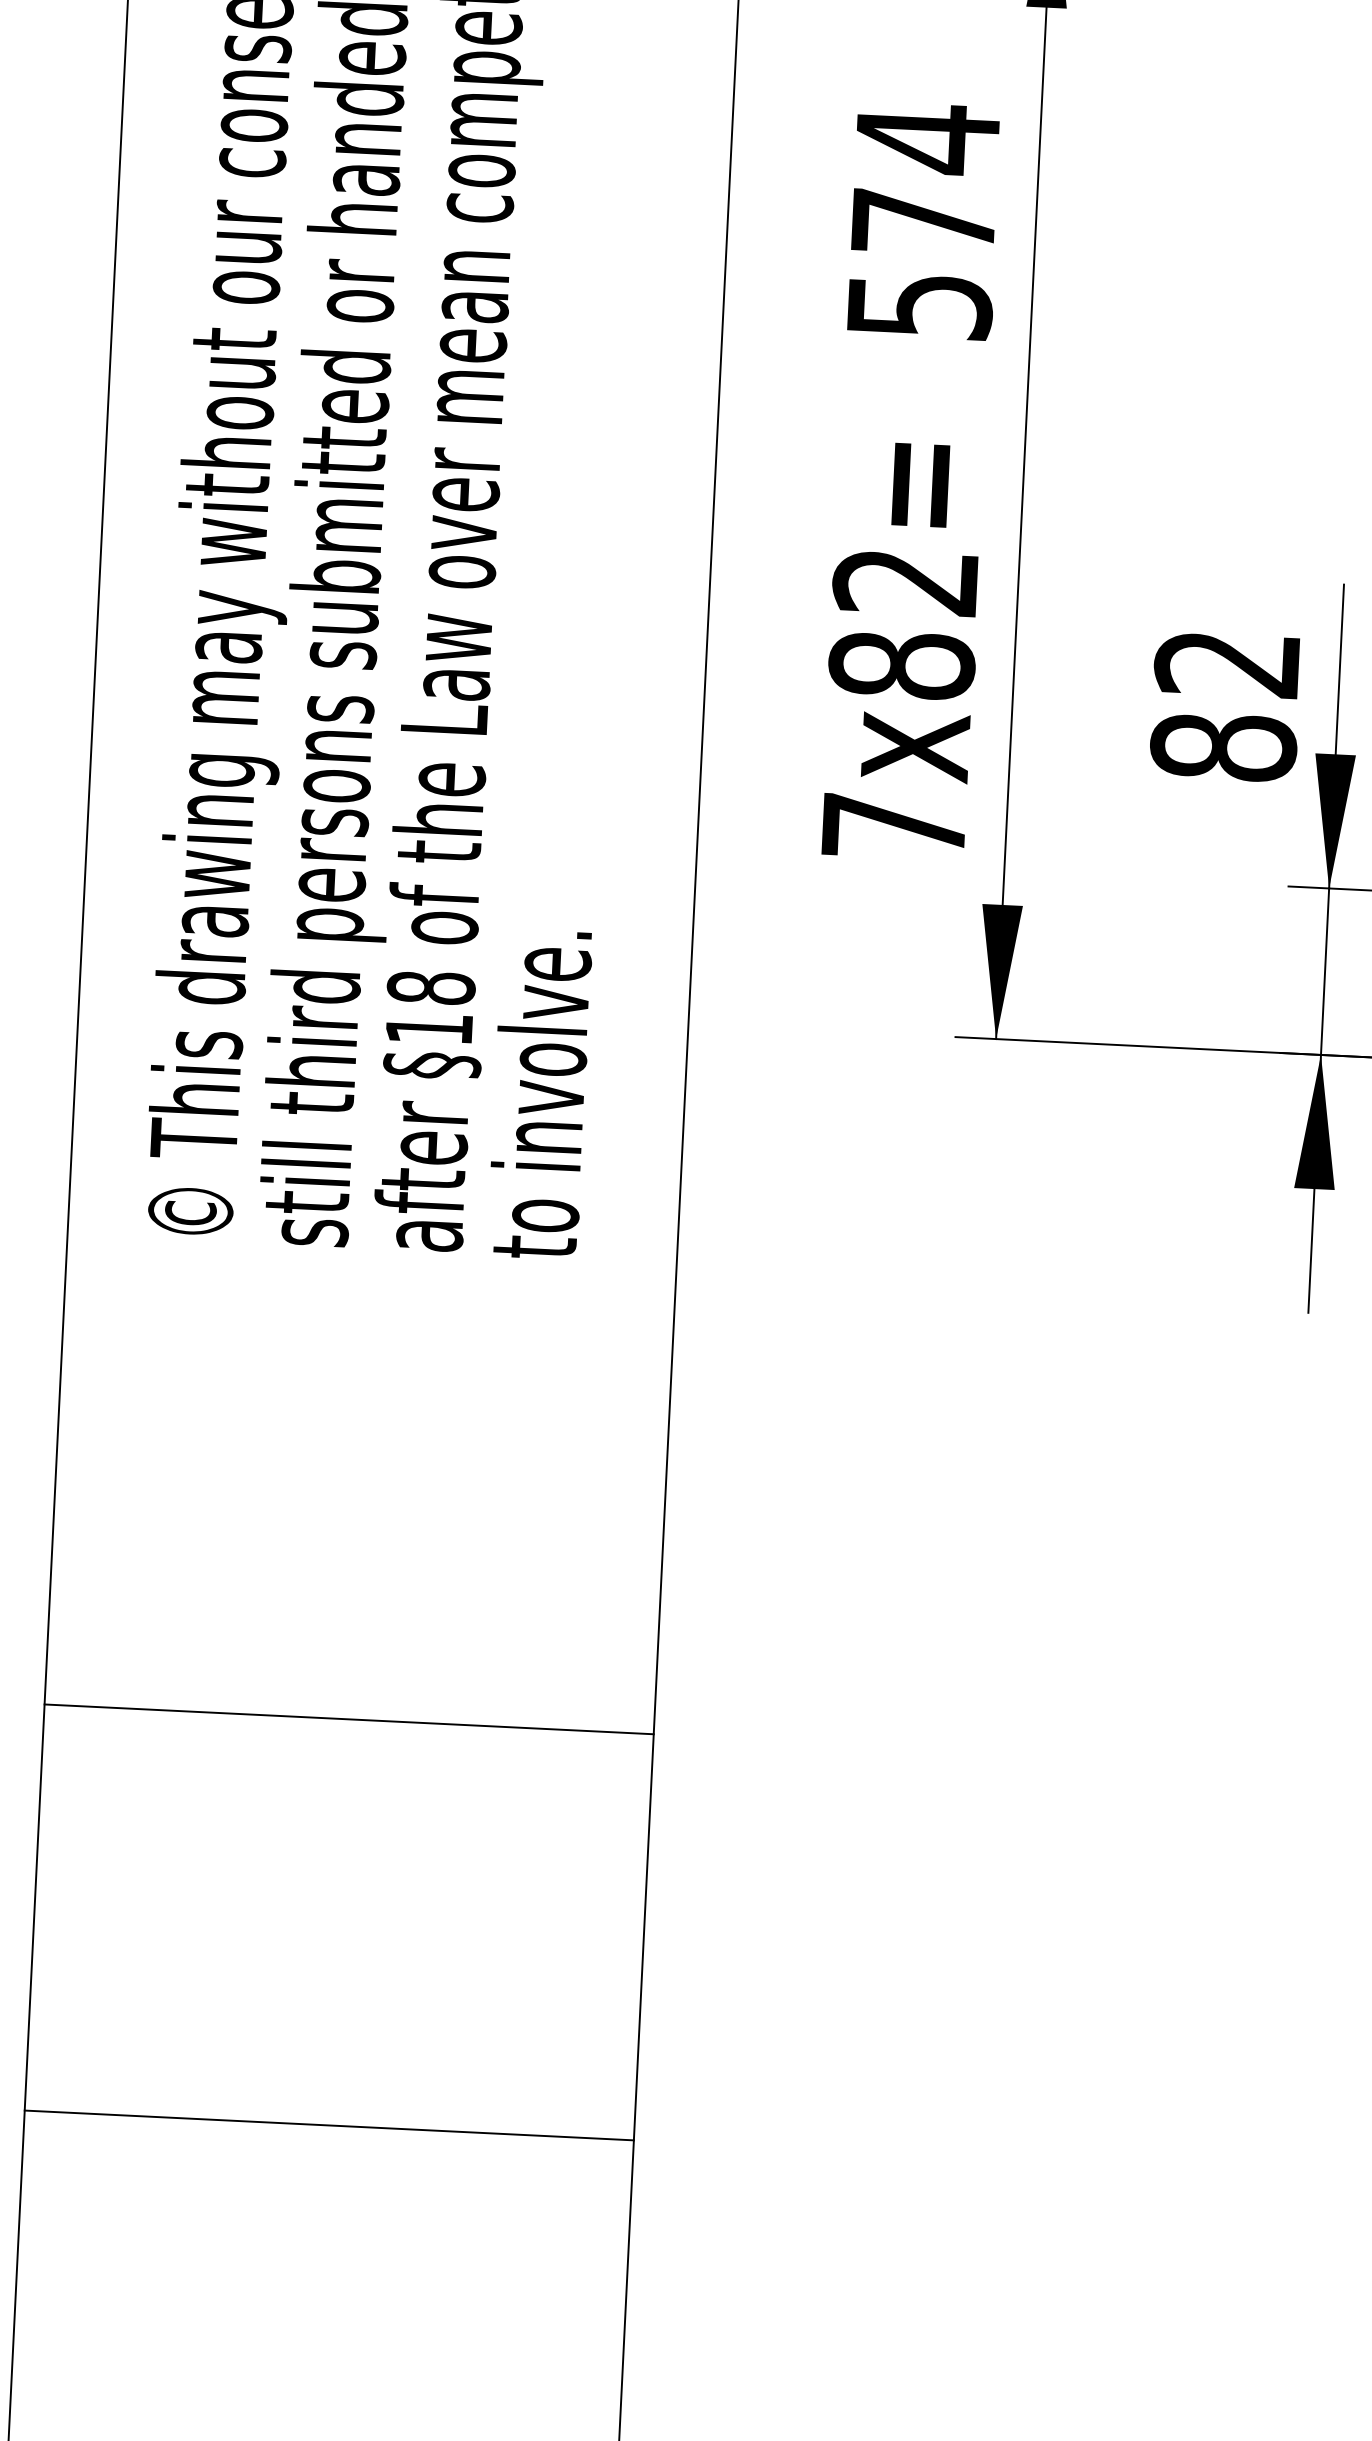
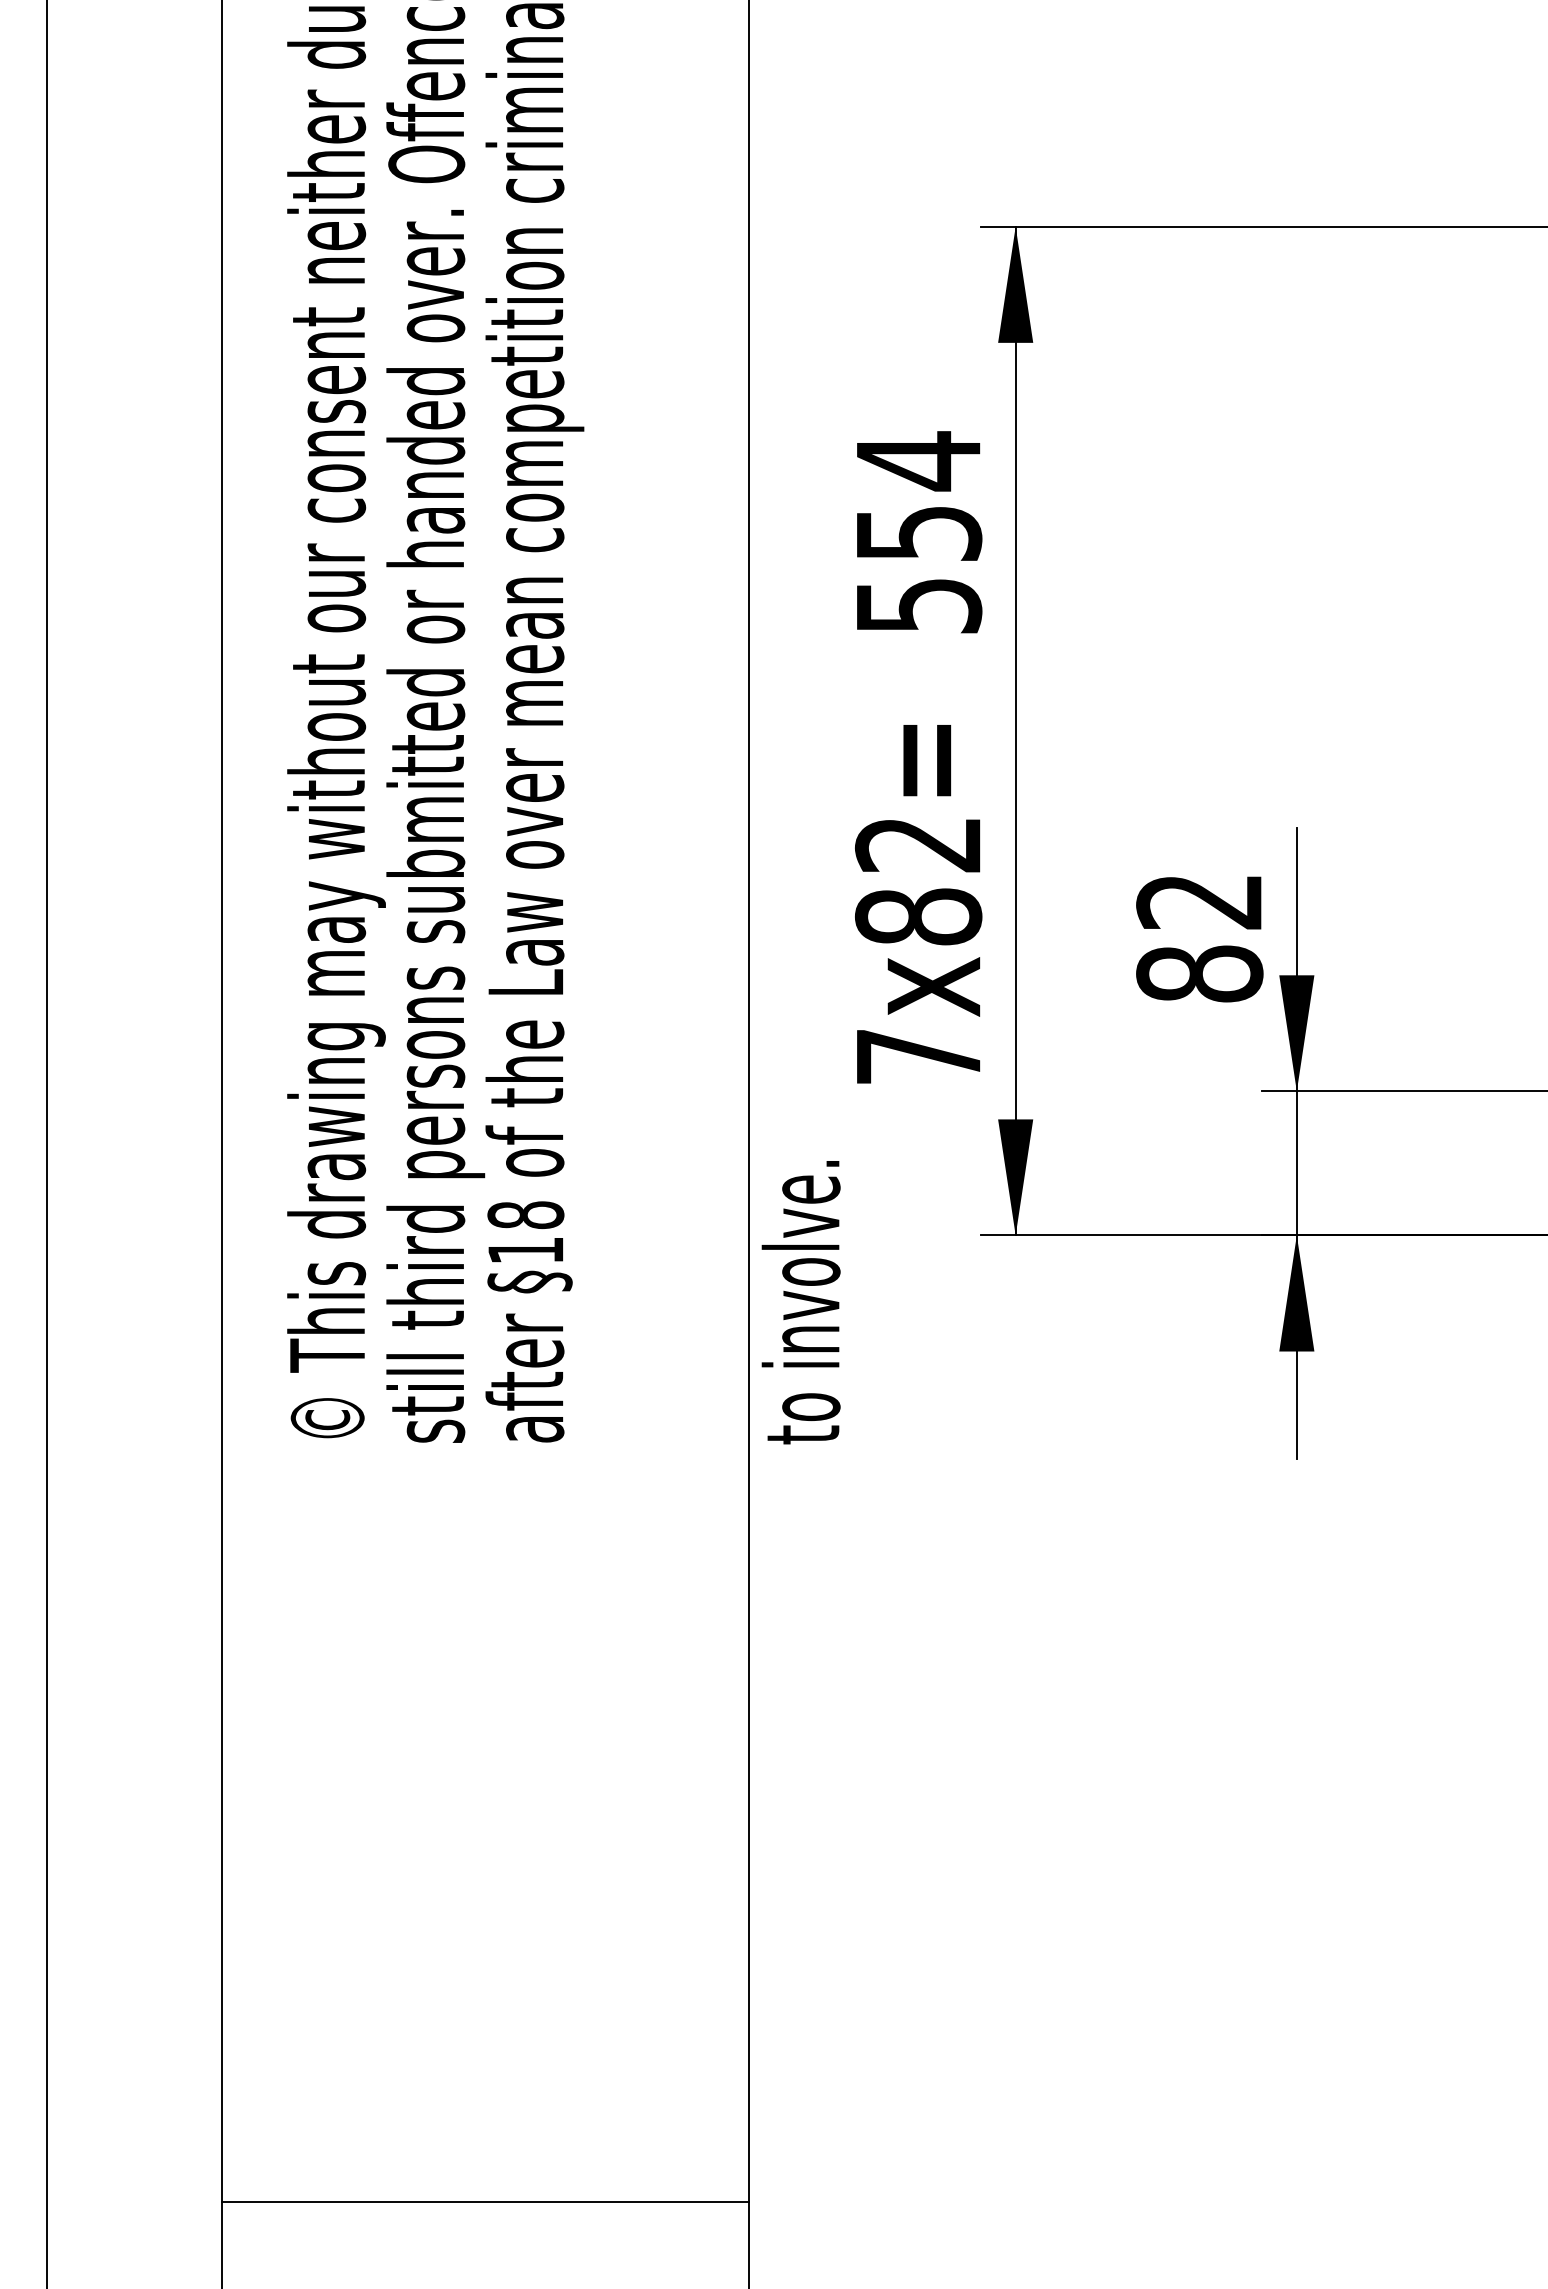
text: (924, 222) -> (919, 533), 574 -> 554
text: (539, 1094) -> (800, 1302), moved
line: (348, 1719) -> (485, 1850), removed

